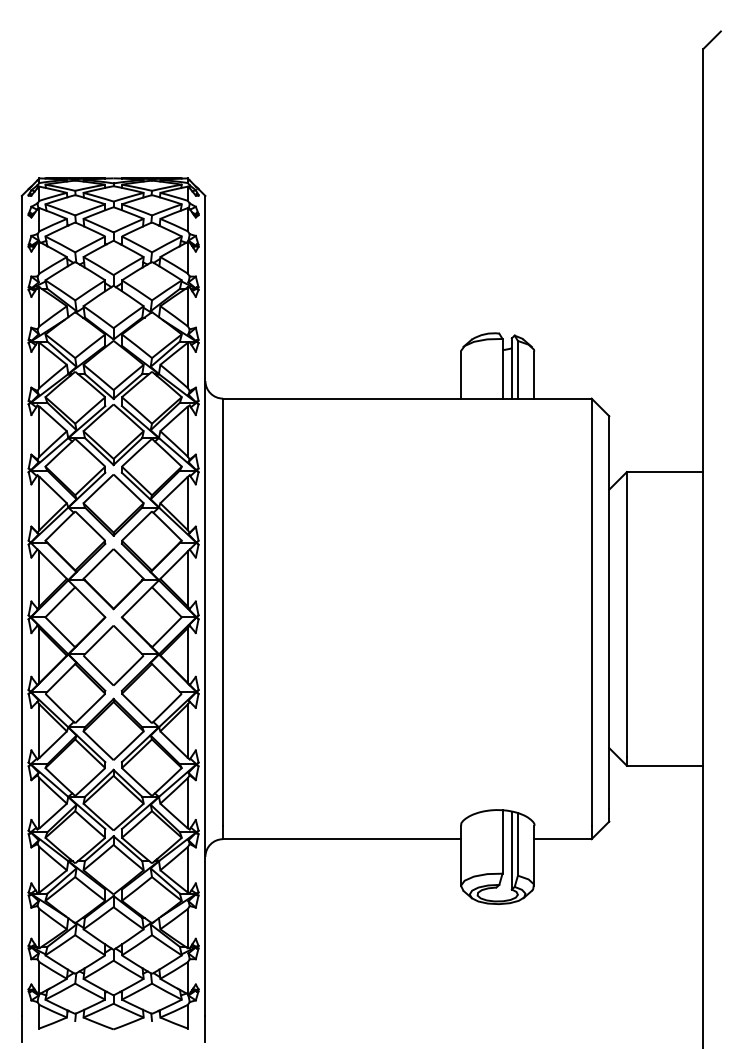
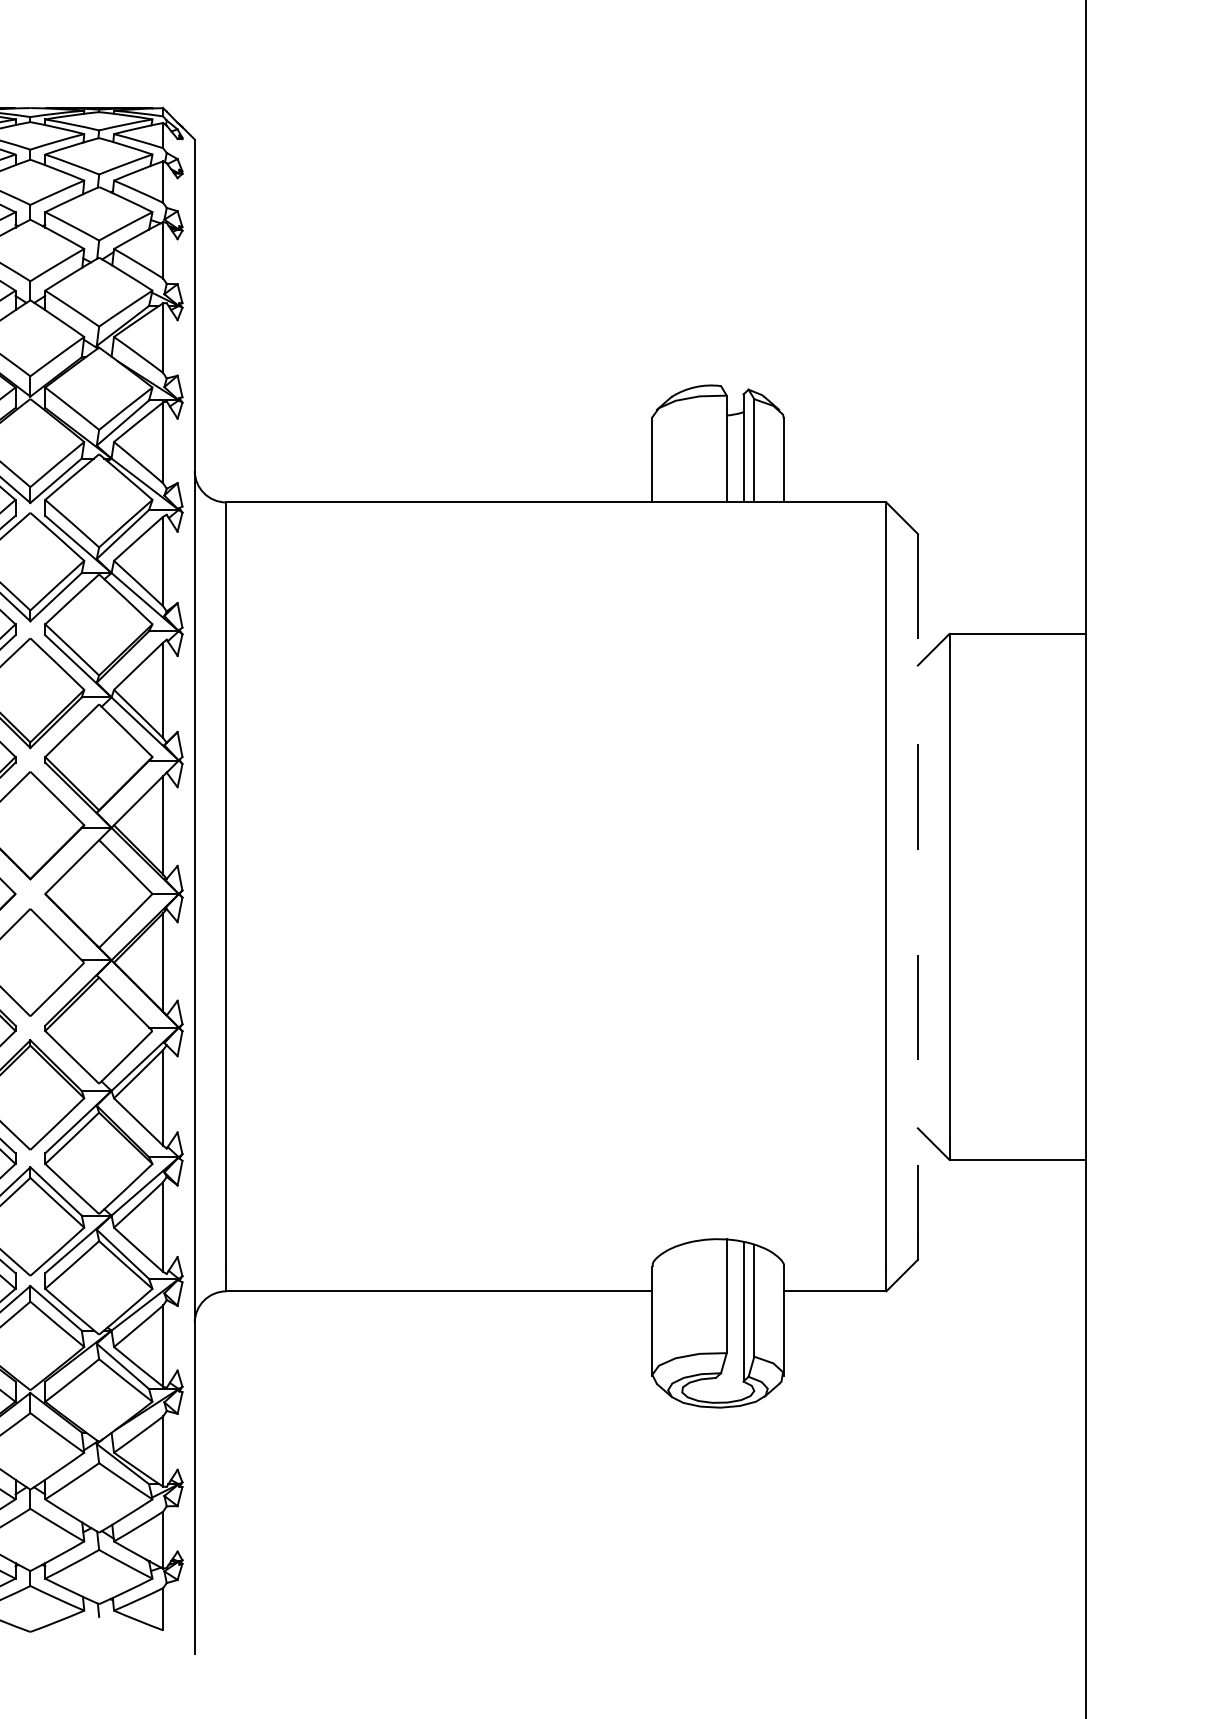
line: (609, 613) -> (918, 887), solid -> dashed

